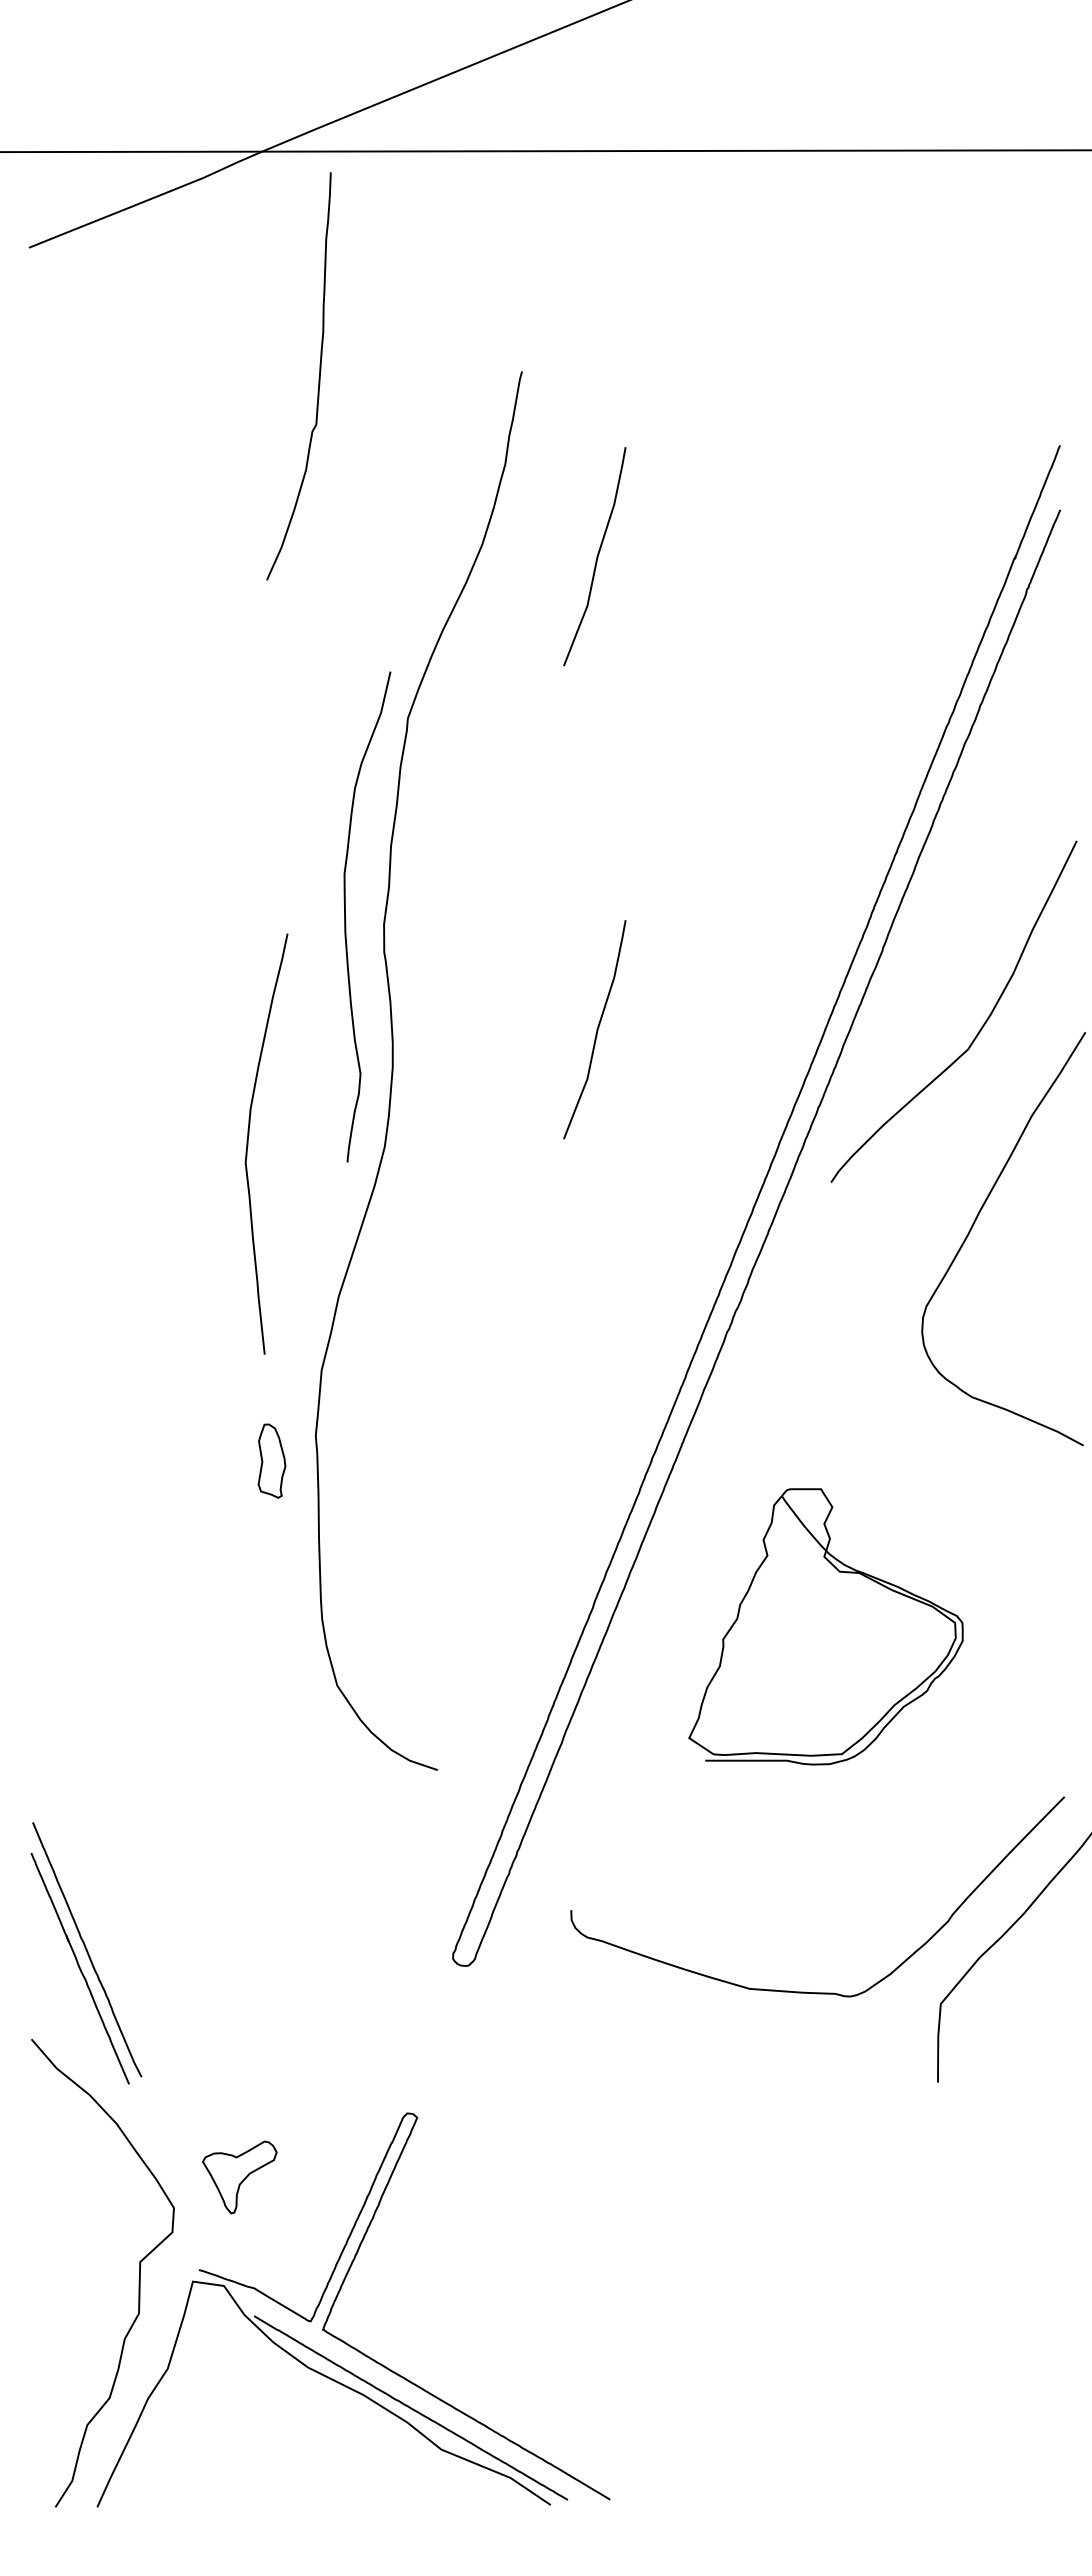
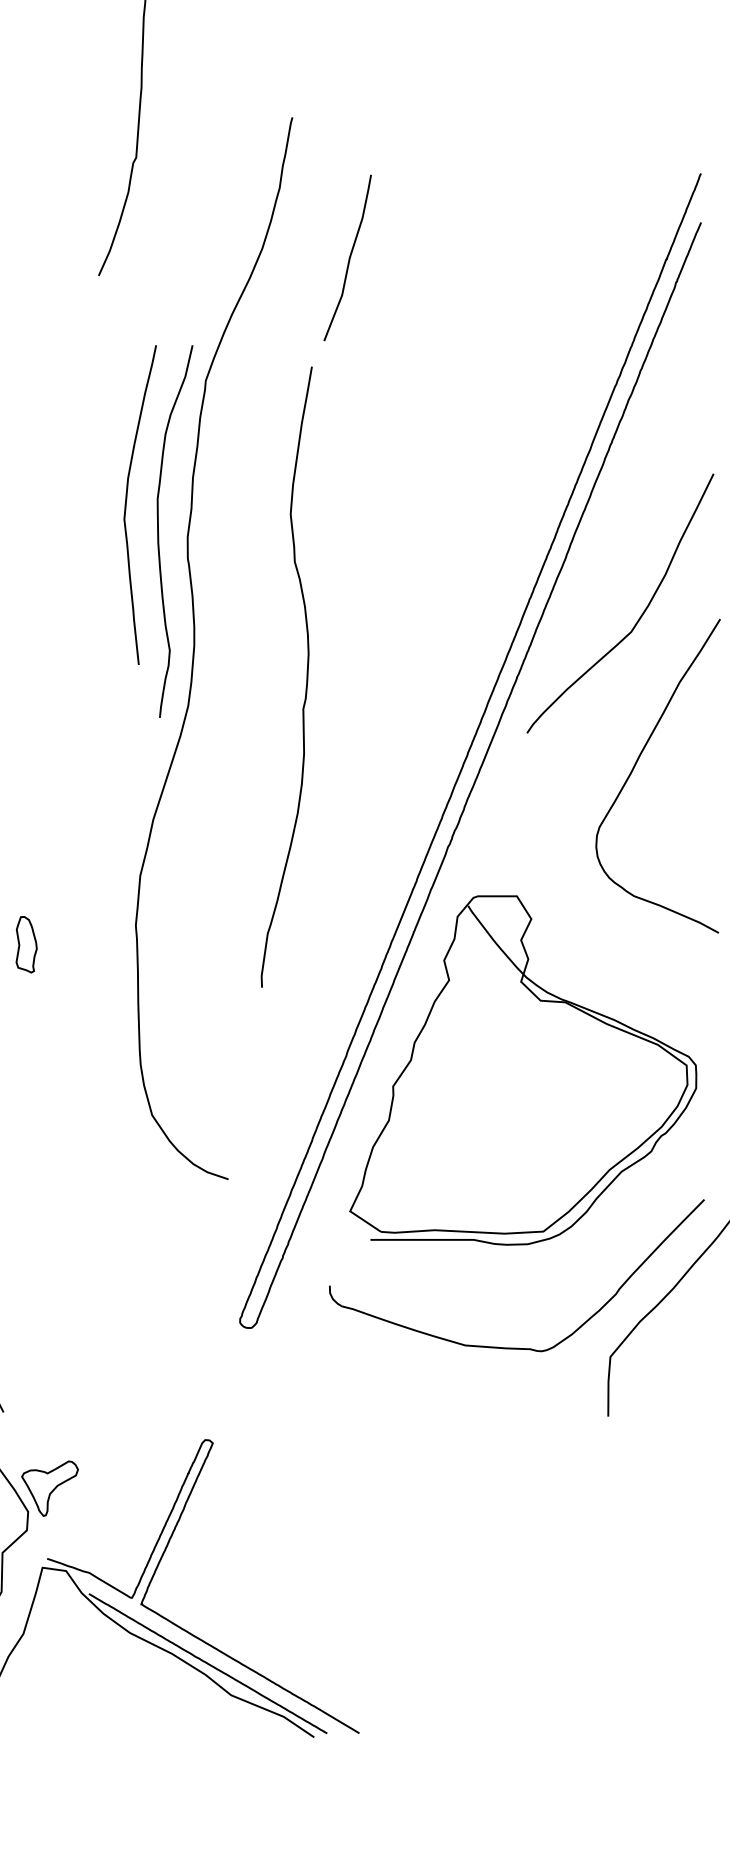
curve: (596, 1029) -> (348, 616), removed
curve: (540, 1108) -> (306, 676), added
curve: (248, 1143) -> (126, 504), moved
part: (271, 1460) -> (26, 944), moved
part: (825, 1626) -> (522, 1070), size x1.67
part: (239, 2177) -> (49, 1488), moved

